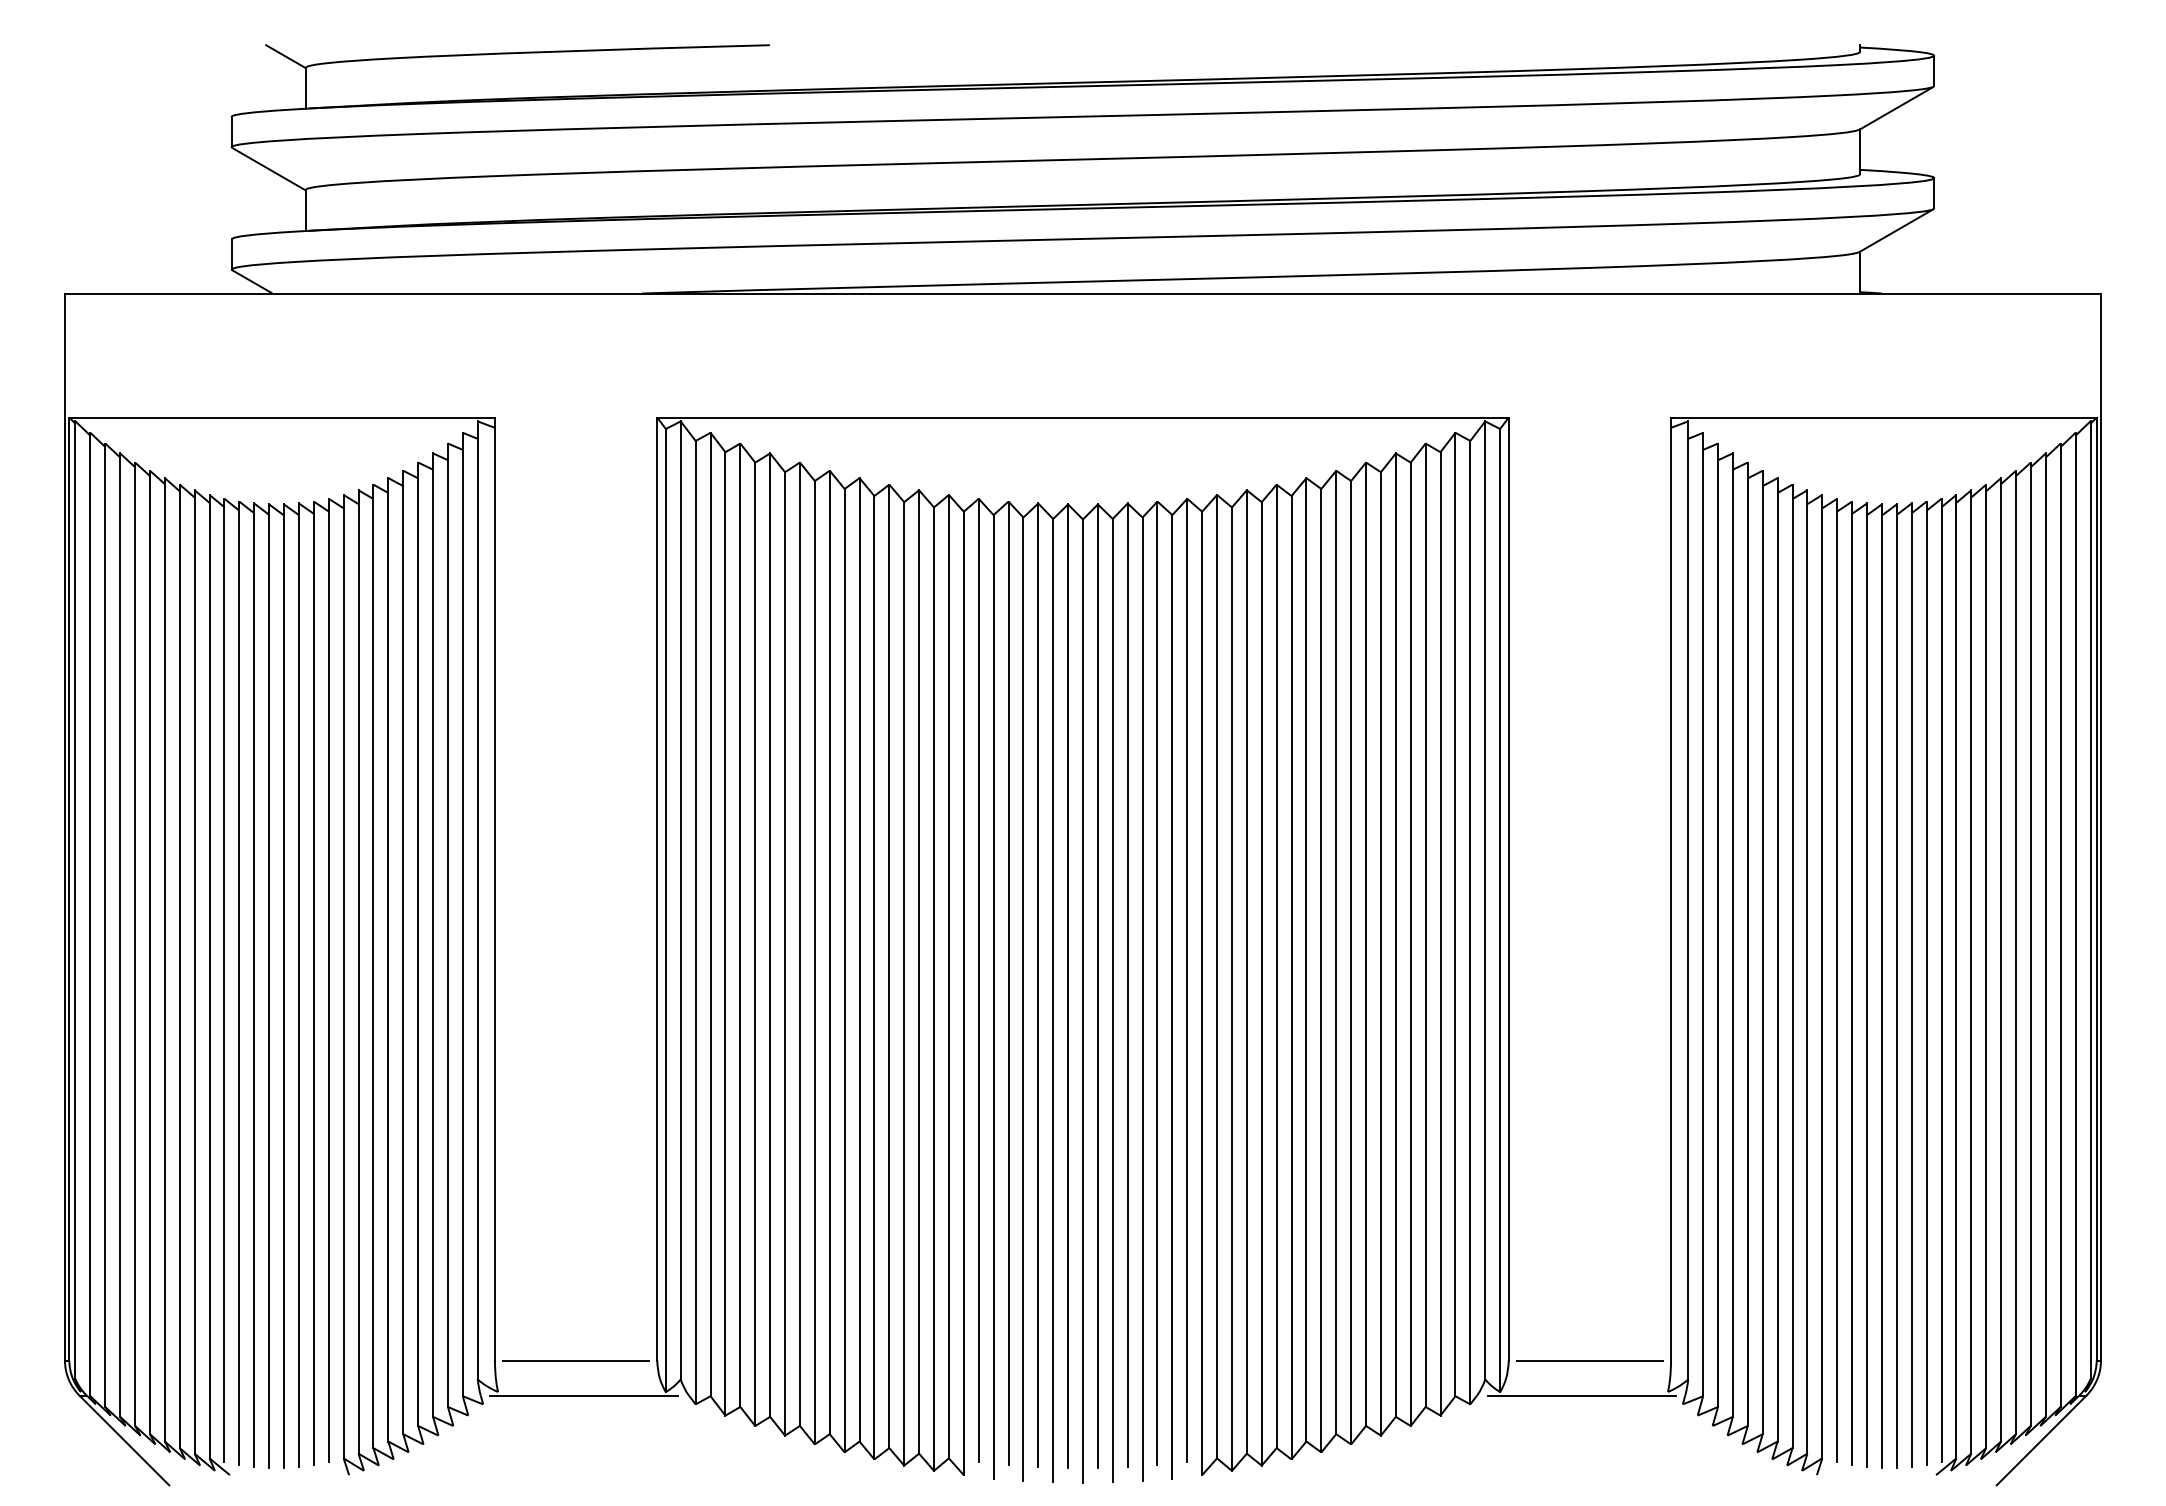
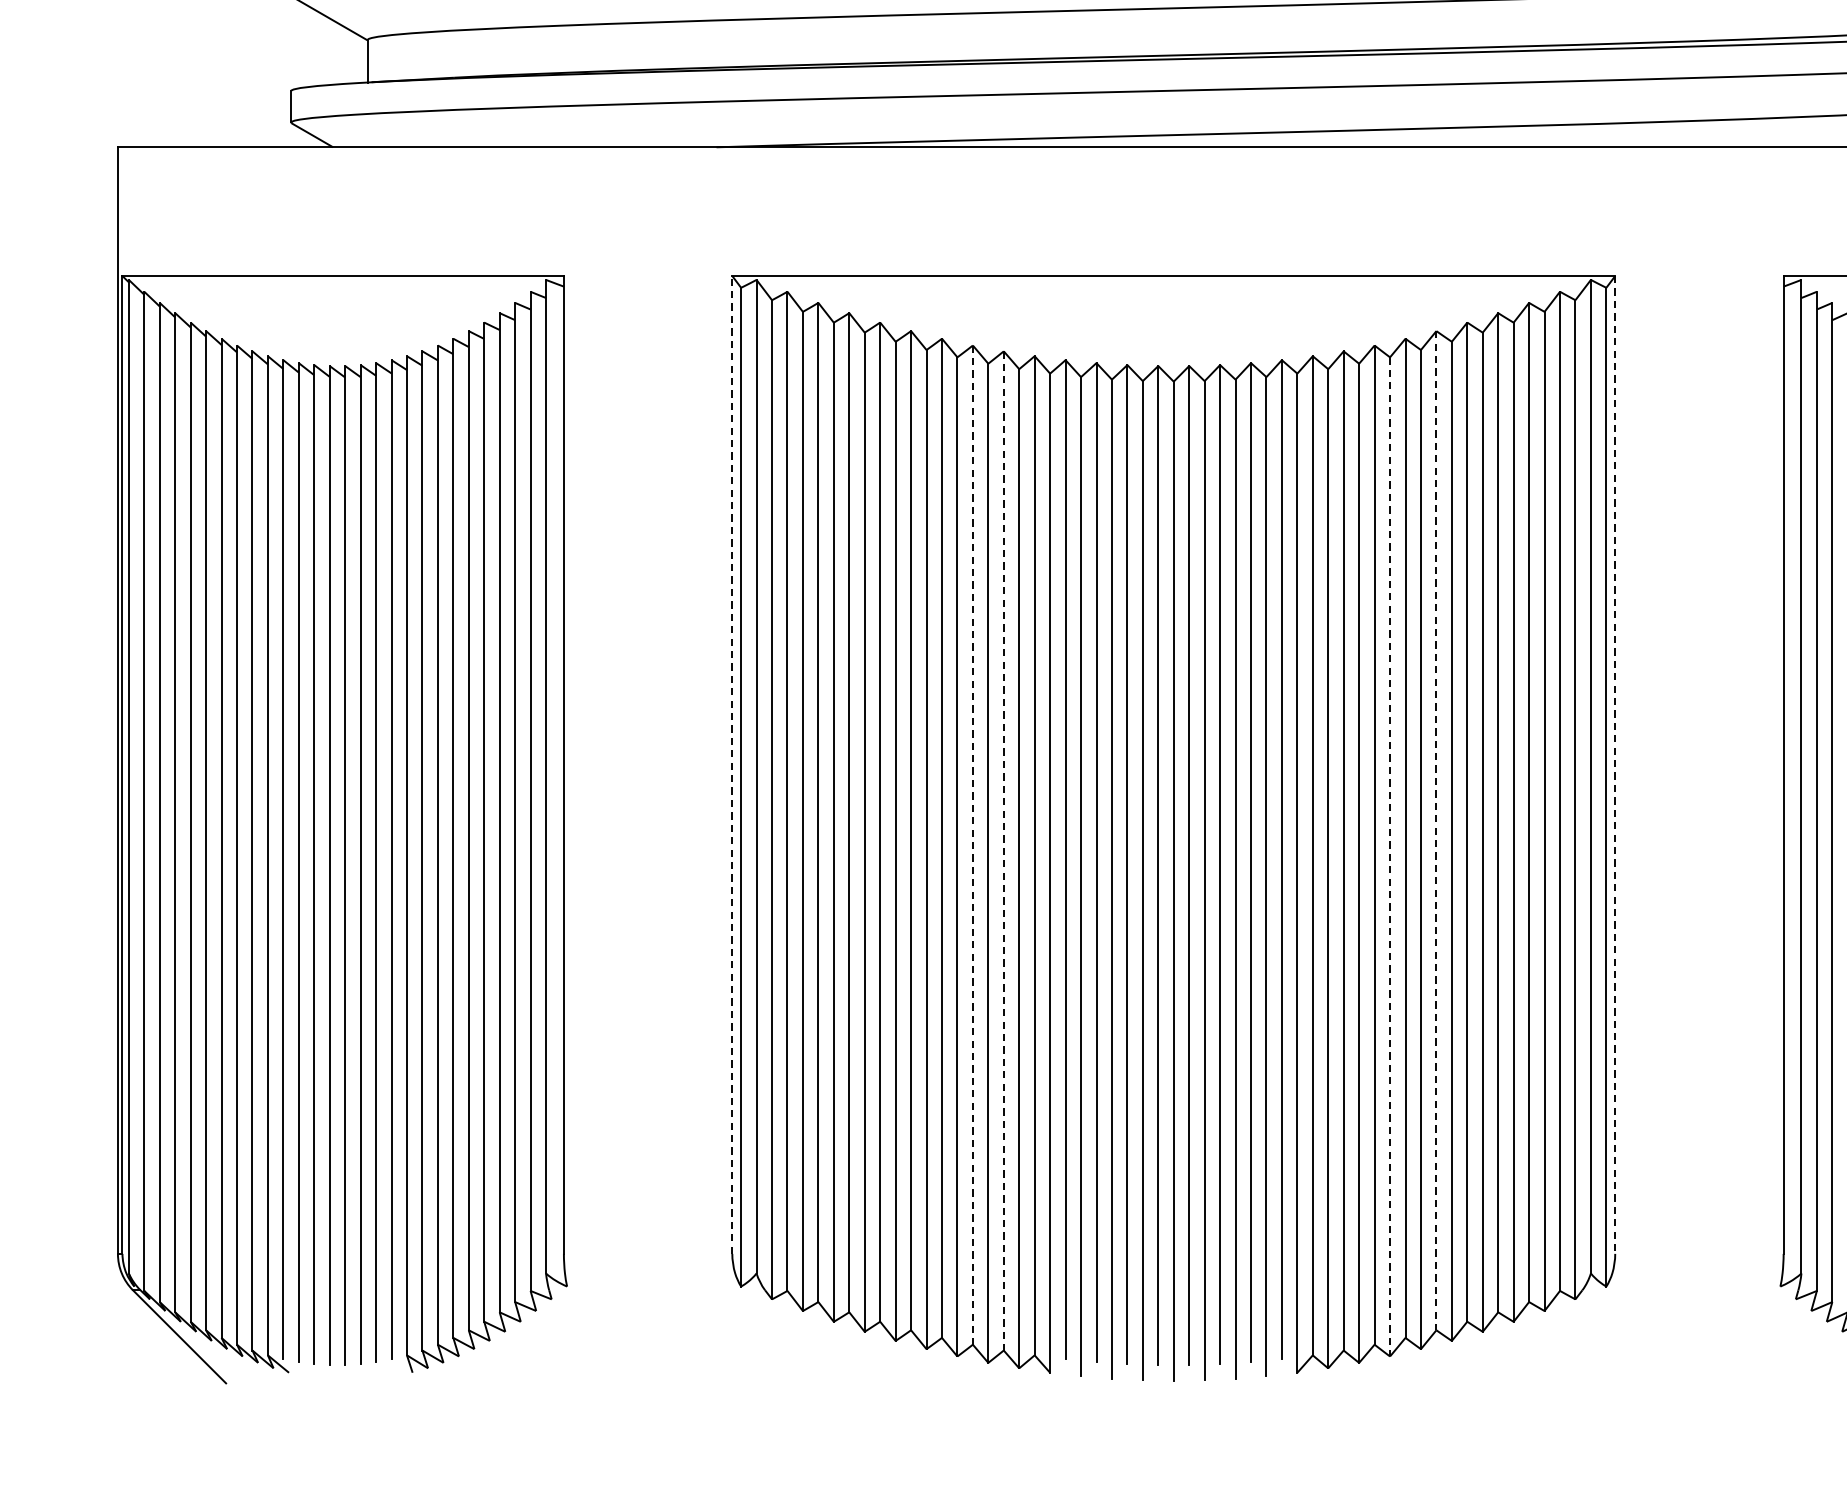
line: (657, 888) -> (732, 764), solid -> dashed
line: (1508, 889) -> (1615, 765), solid -> dashed
line: (1336, 952) -> (1436, 830), solid -> dashed
line: (889, 966) -> (973, 845), solid -> dashed
line: (919, 971) -> (1004, 850), solid -> dashed
line: (1291, 977) -> (1389, 856), solid -> dashed
line: (575, 1360) -> (647, 1253), removed
line: (1590, 1360) -> (1700, 1253), removed
line: (583, 1395) -> (655, 1290), removed
line: (1581, 1395) -> (1690, 1290), removed

